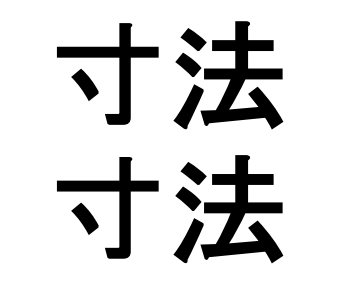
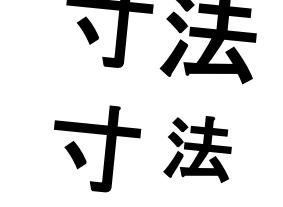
part: (119, 207) -> (105, 148), moved
part: (228, 208) -> (199, 147), size x0.7

